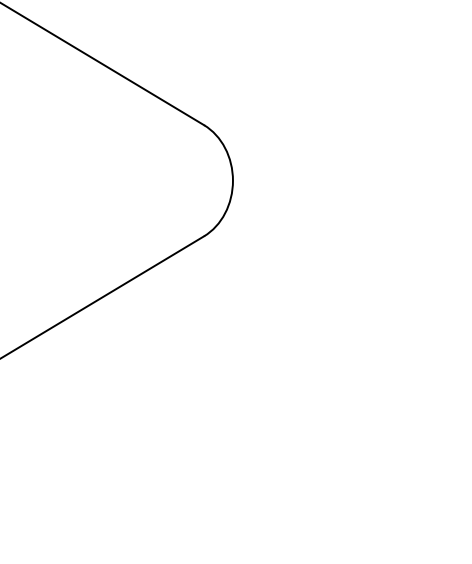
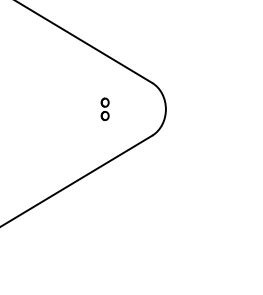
part: (103, 178) -> (104, 108), added

